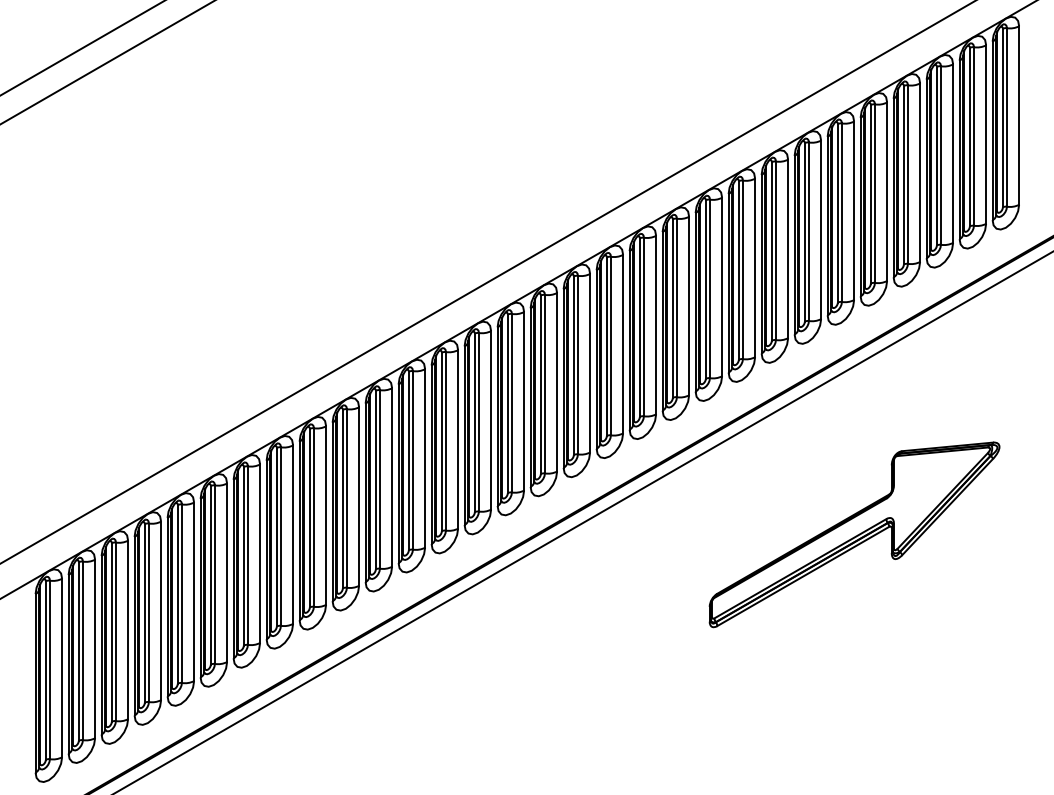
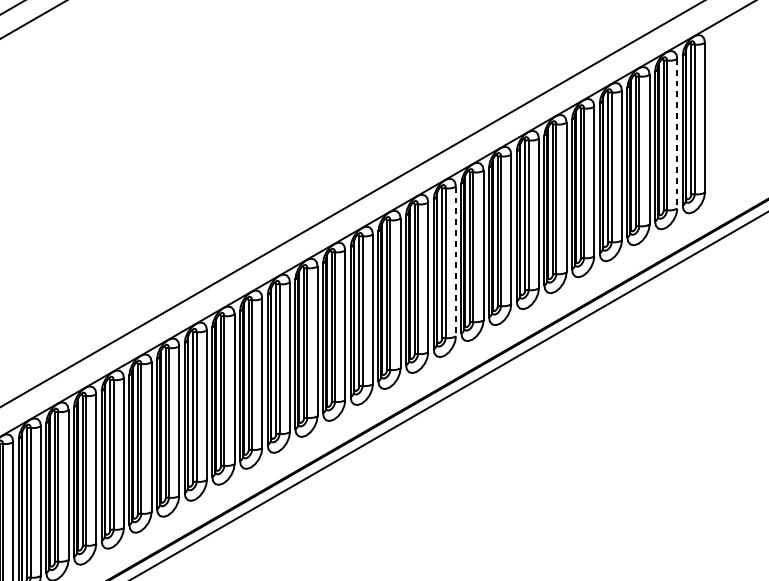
line: (986, 135) -> (677, 134), solid -> dashed
line: (722, 287) -> (456, 261), solid -> dashed
part: (854, 534) -> (566, 469), removed

